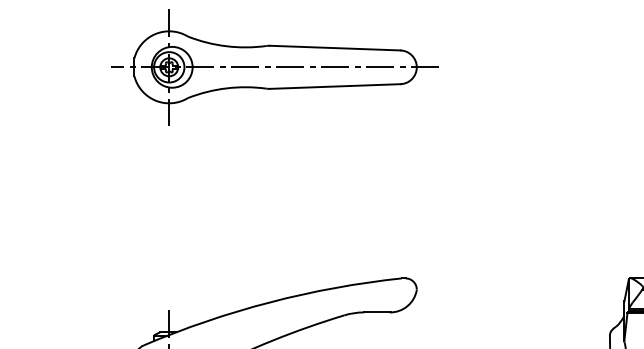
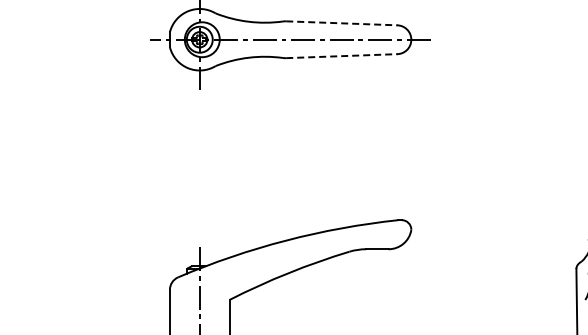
line: (335, 48) -> (341, 23), solid -> dashed
line: (335, 86) -> (341, 56), solid -> dashed

